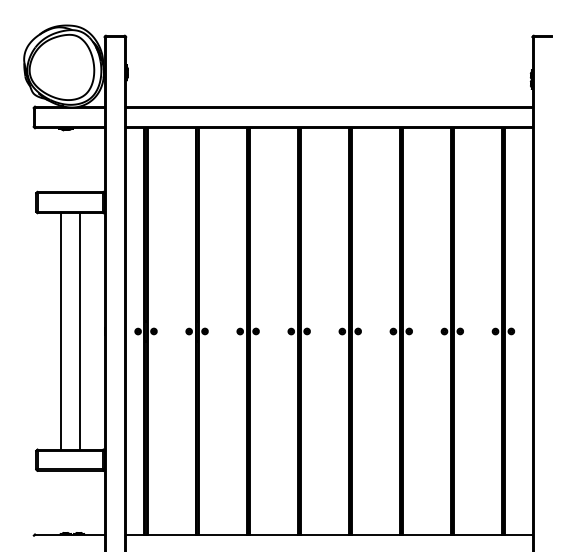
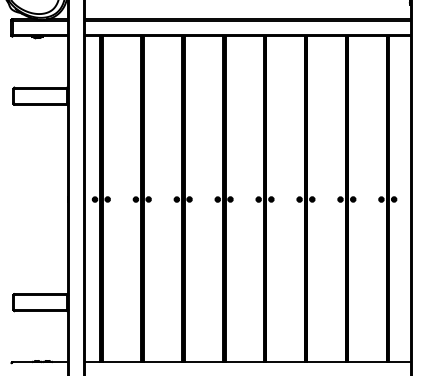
line: (60, 331) -> (32, 199), removed
line: (80, 331) -> (48, 199), removed

